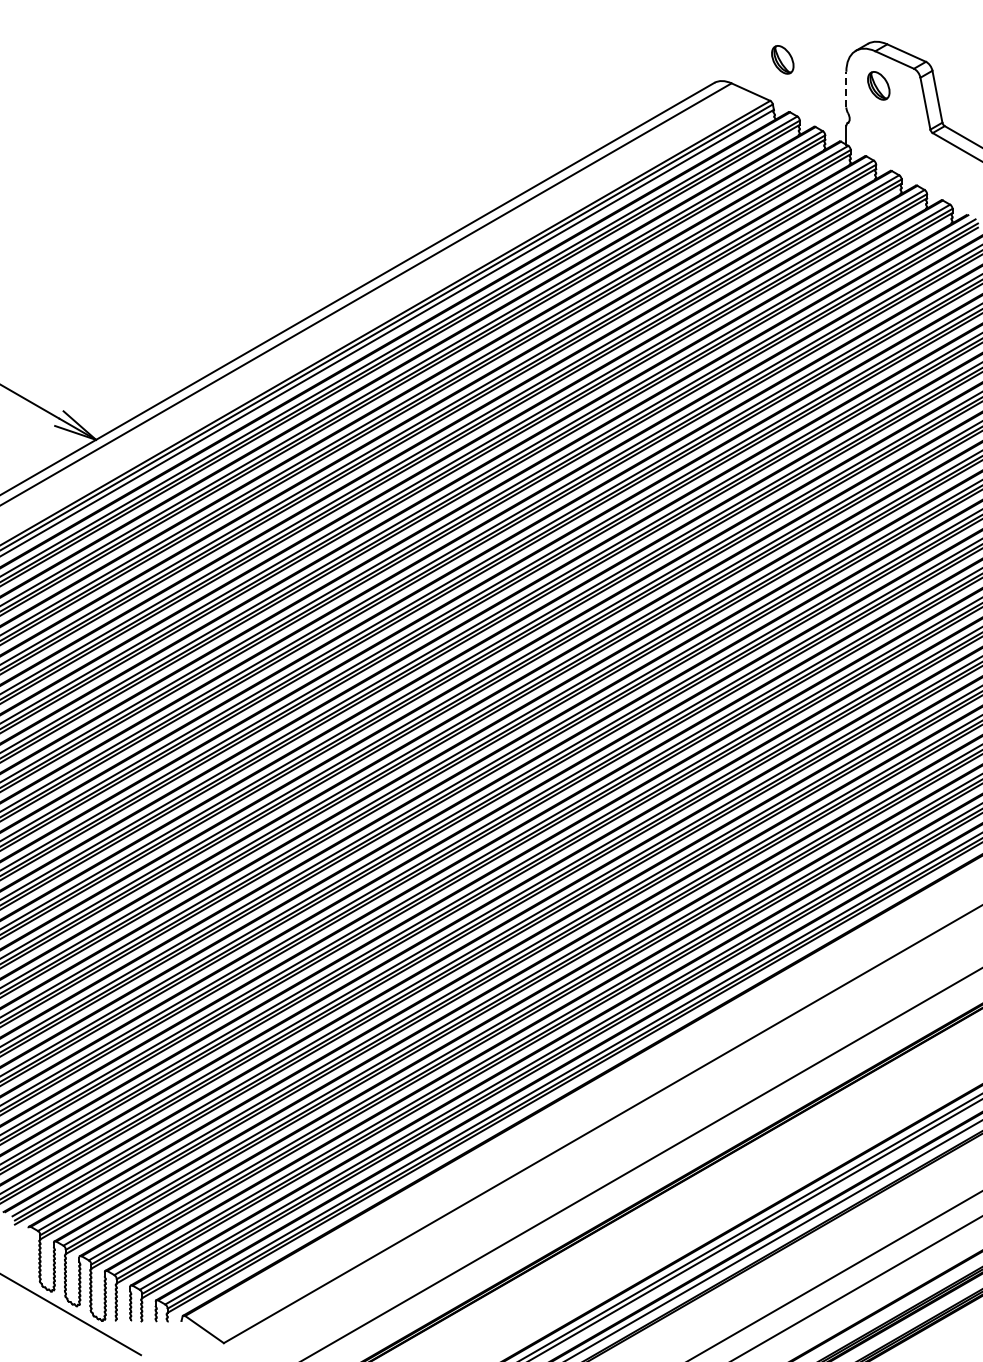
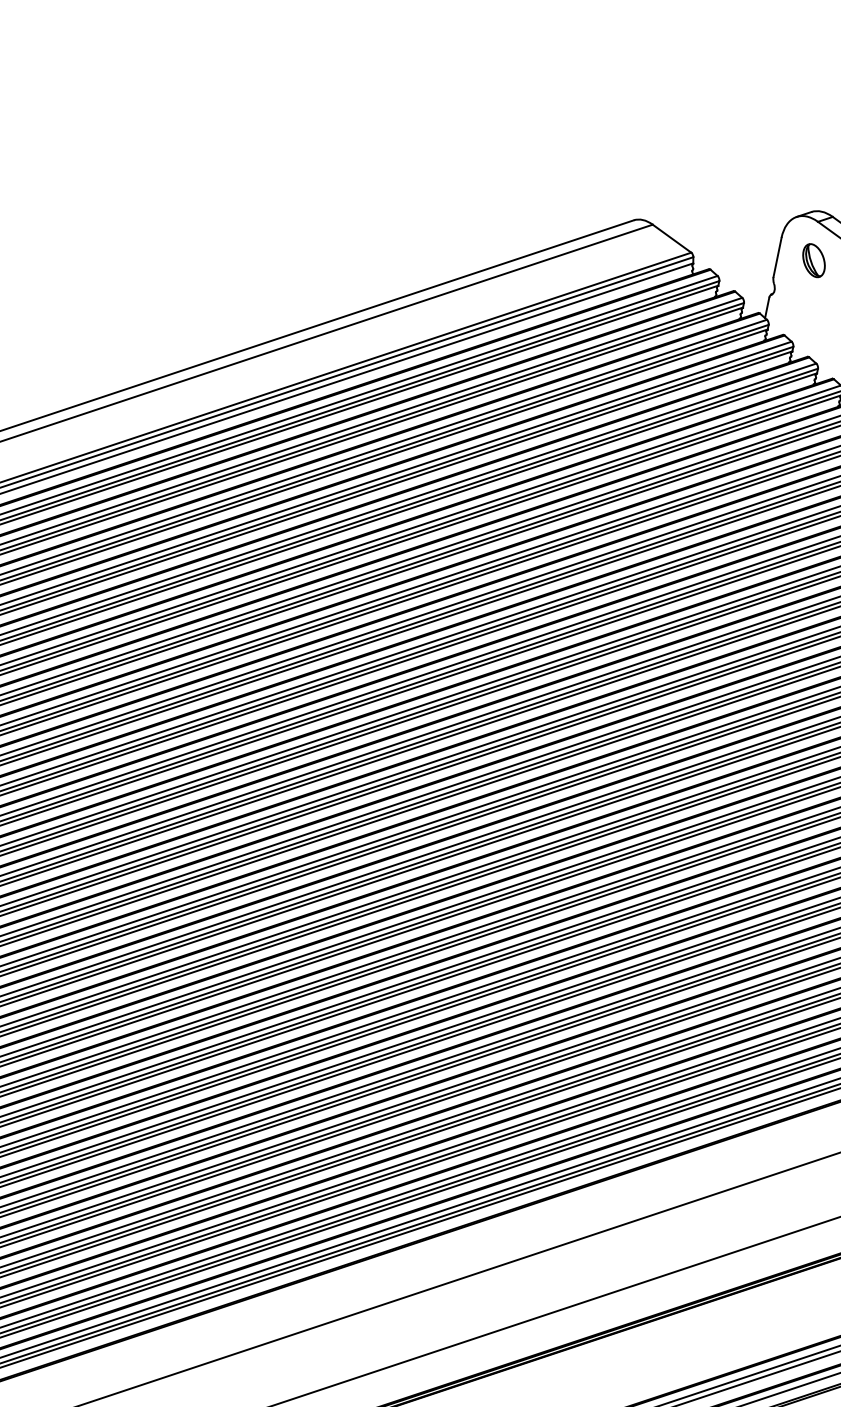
part: (782, 59) -> (714, 209), removed
line: (846, 89) -> (777, 257), dashed -> solid

